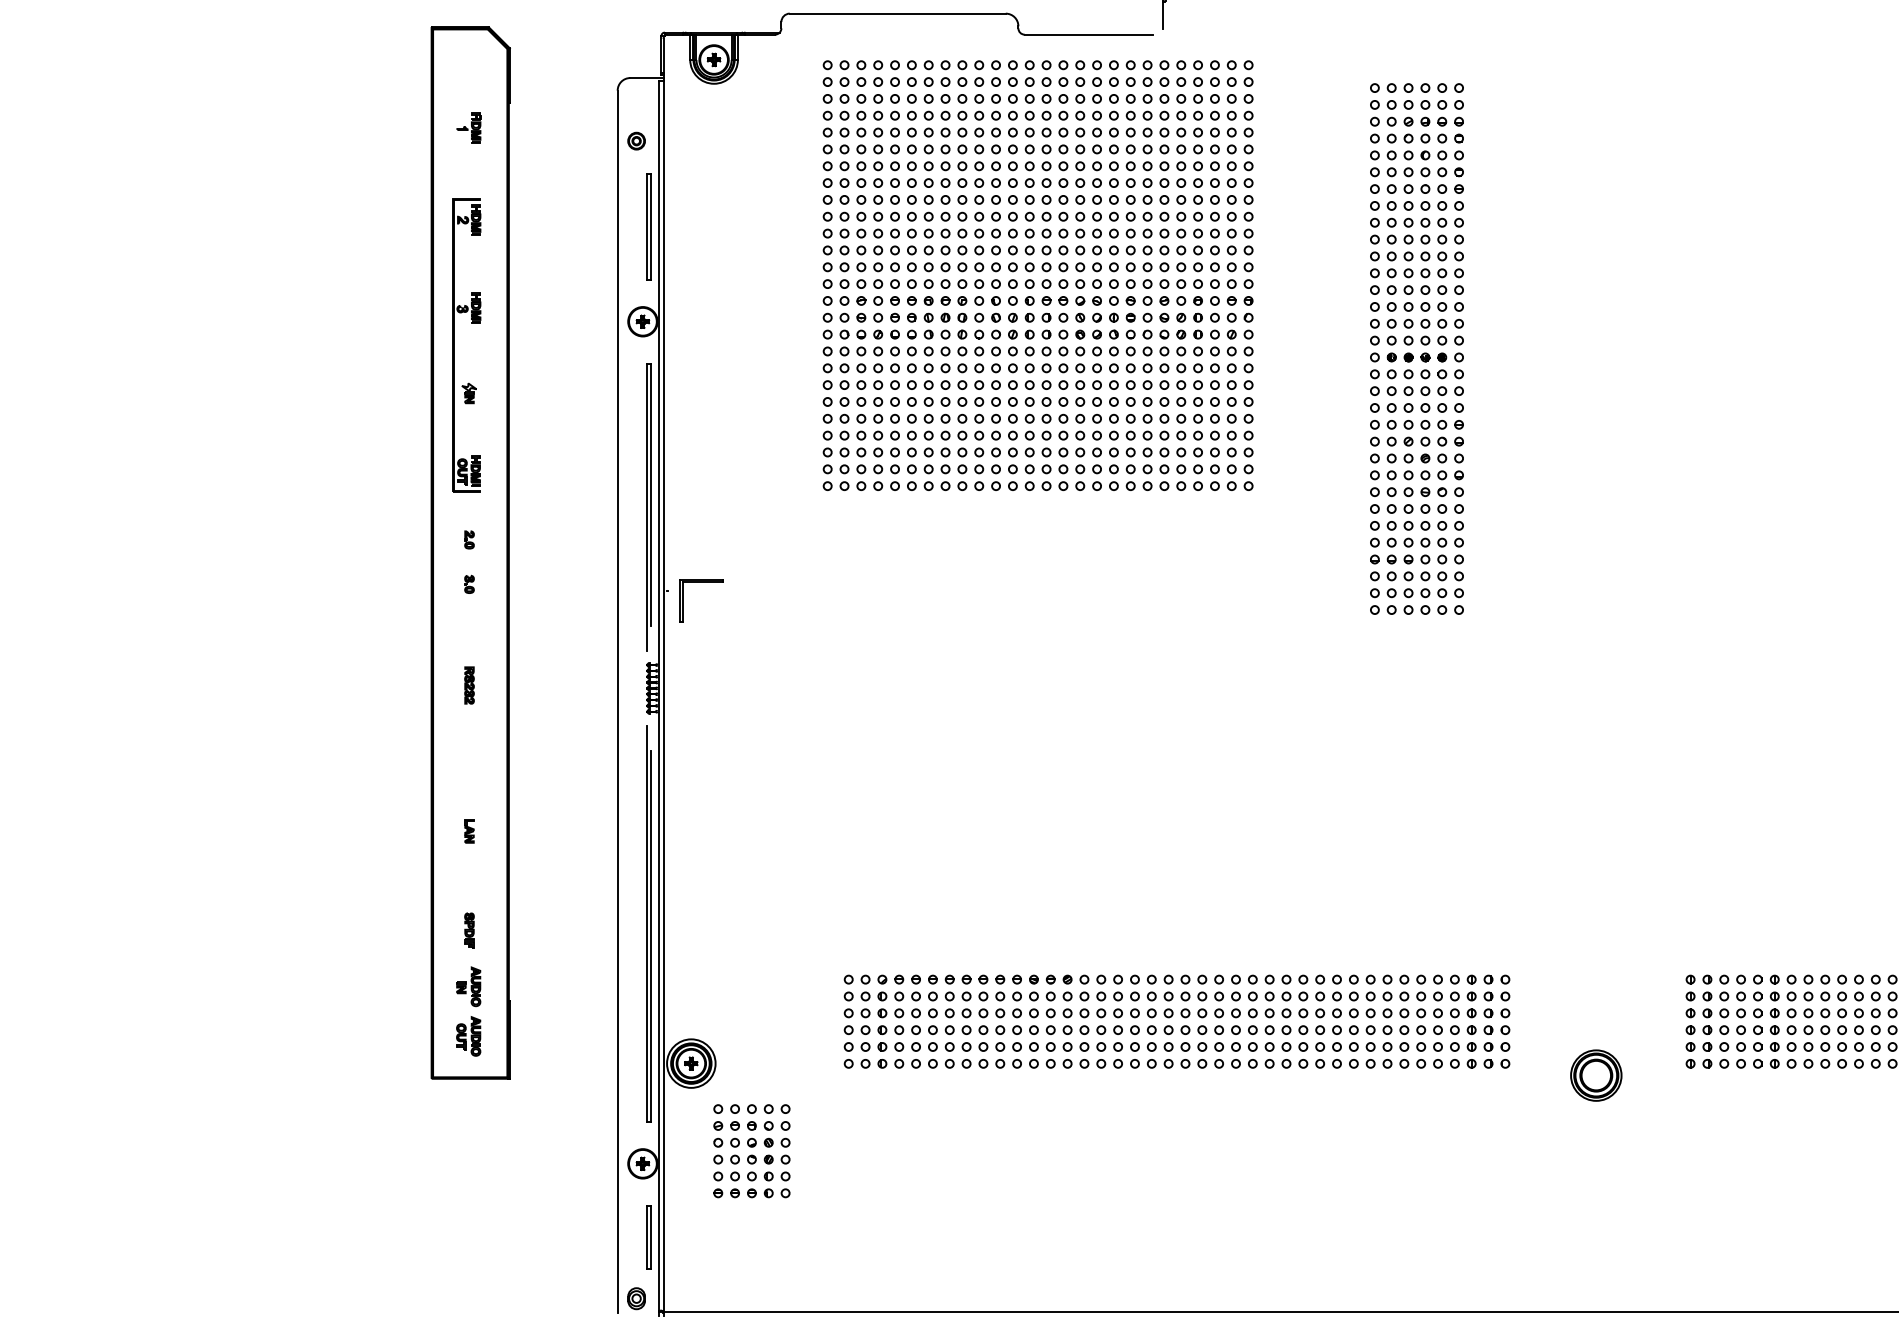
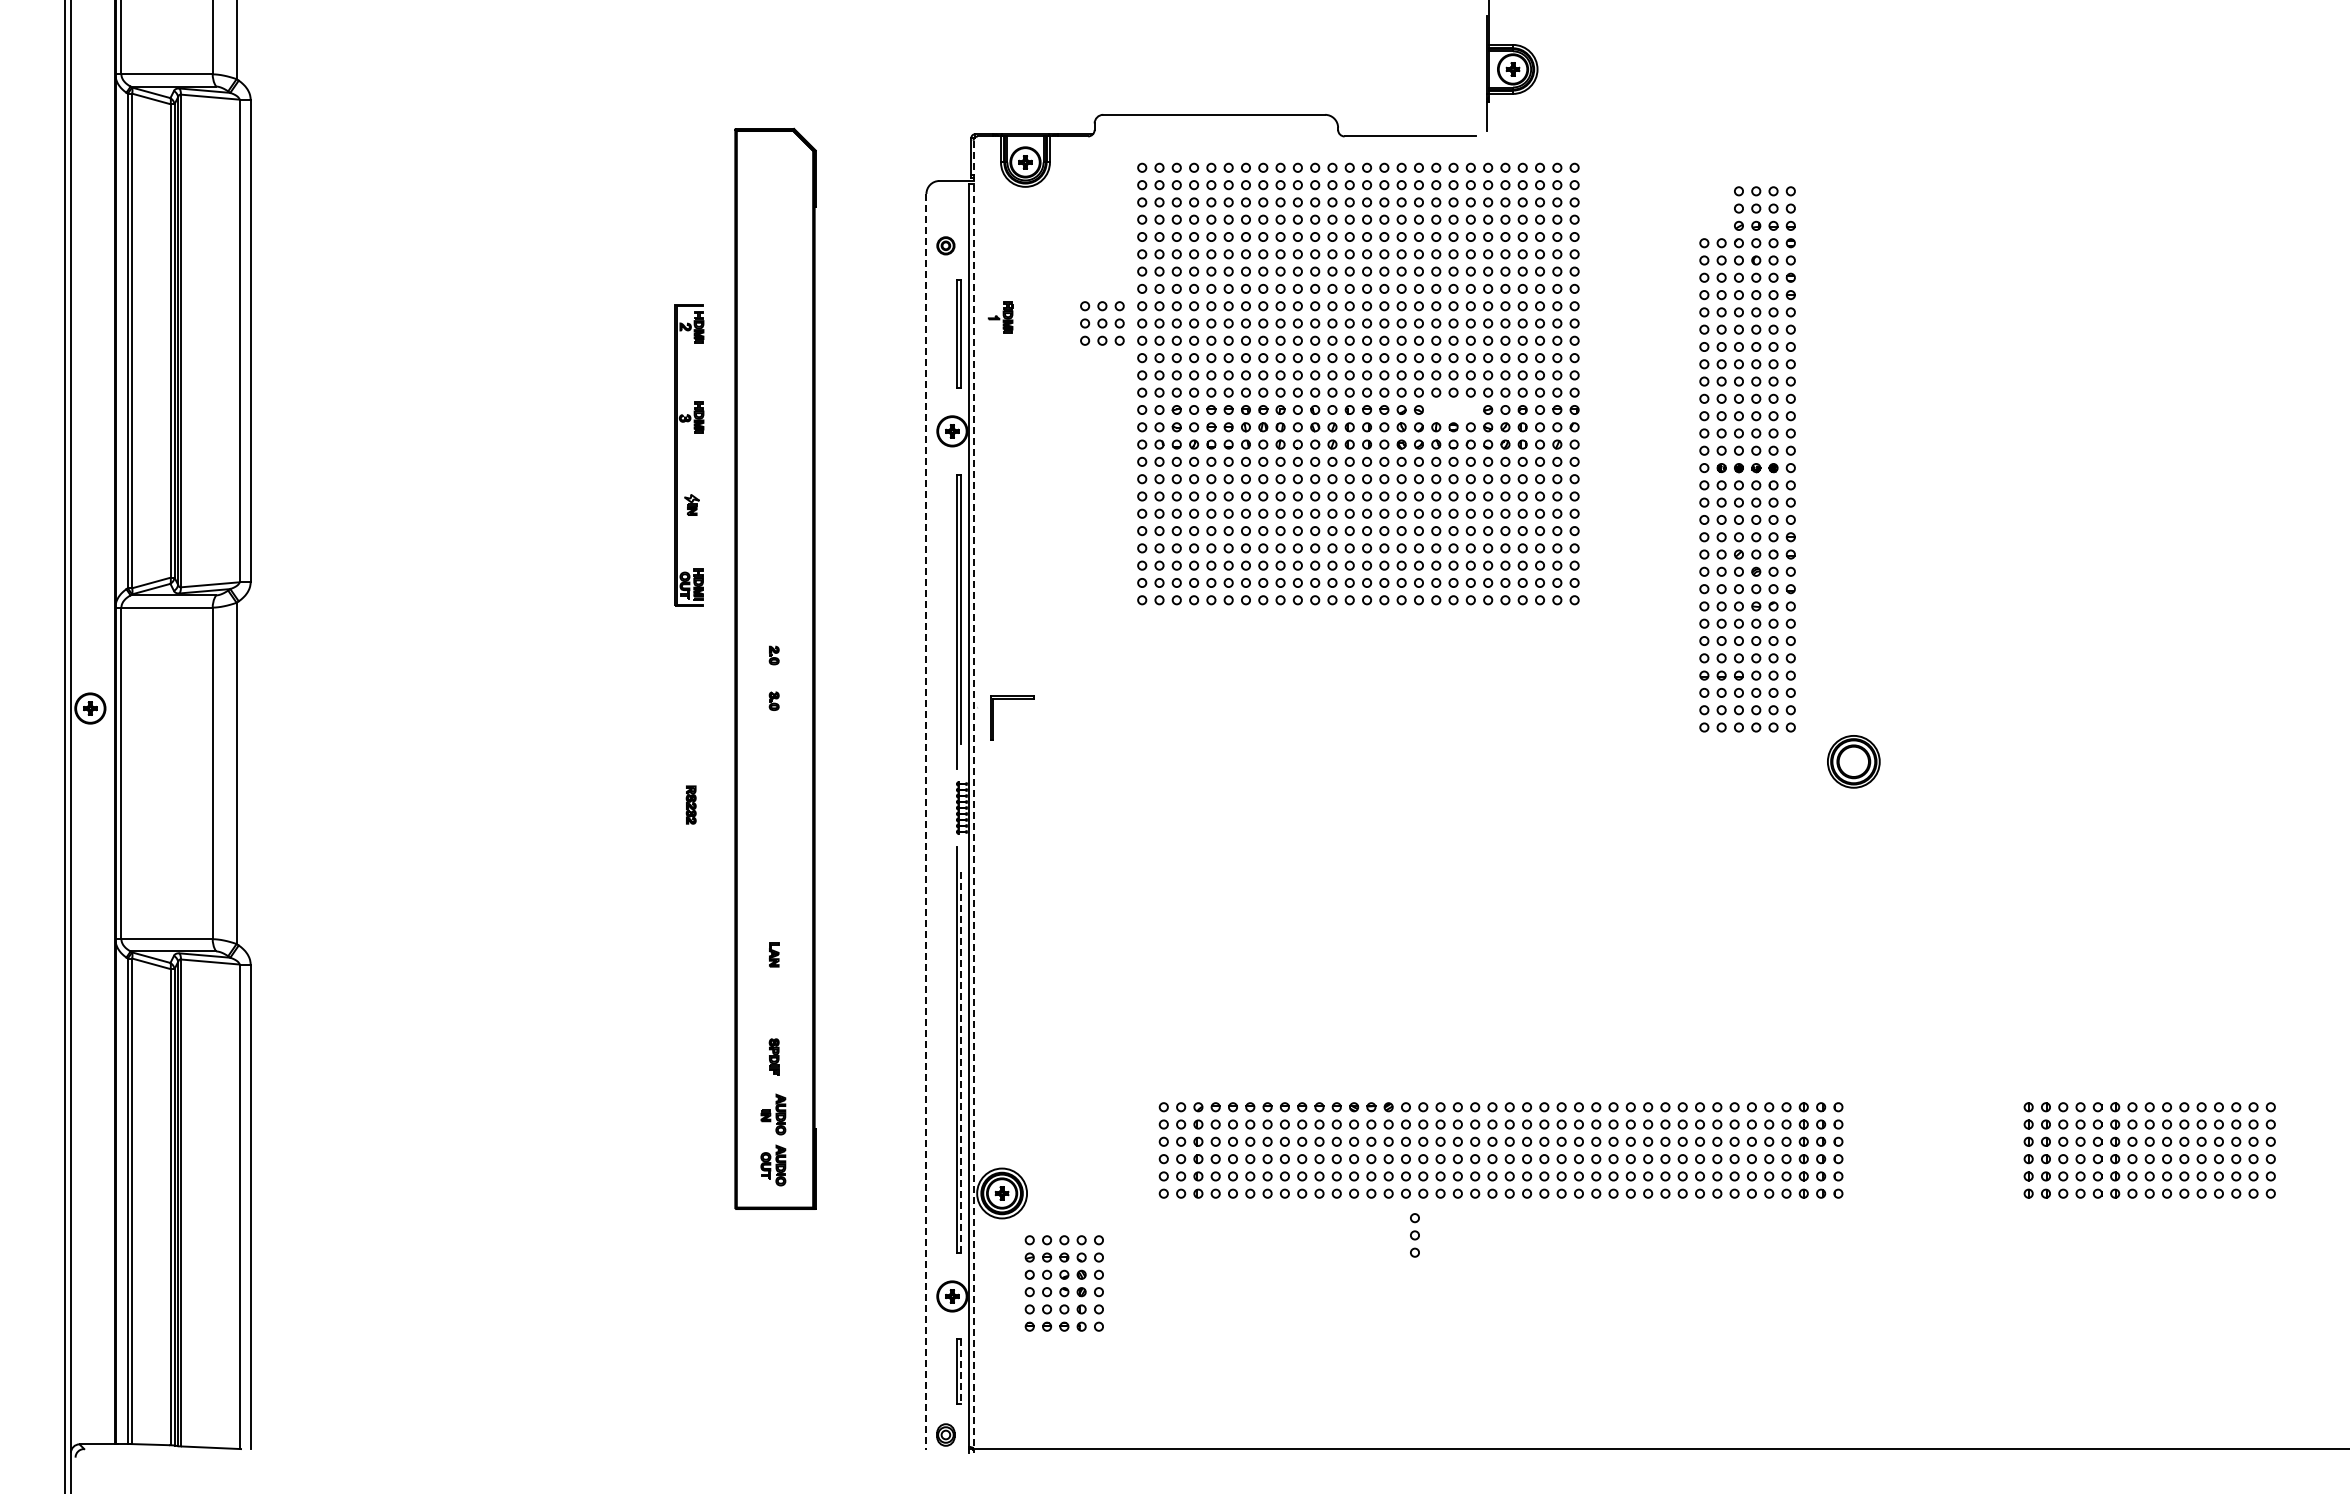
part: (1382, 104) -> (1712, 208), removed
part: (468, 128) -> (1000, 317), moved
part: (789, 216) -> (1102, 323), added
part: (1130, 300) -> (1453, 409), removed
part: (455, 345) -> (677, 455), moved
line: (663, 678) -> (973, 797), solid -> dashed
part: (468, 684) -> (690, 804), moved
line: (617, 701) -> (926, 821), solid -> dashed
line: (651, 937) -> (961, 1063), solid -> dashed
part: (1595, 1075) -> (1853, 761), moved
part: (1092, 1104) -> (1414, 1235), added
line: (651, 1237) -> (961, 1372), solid -> dashed

